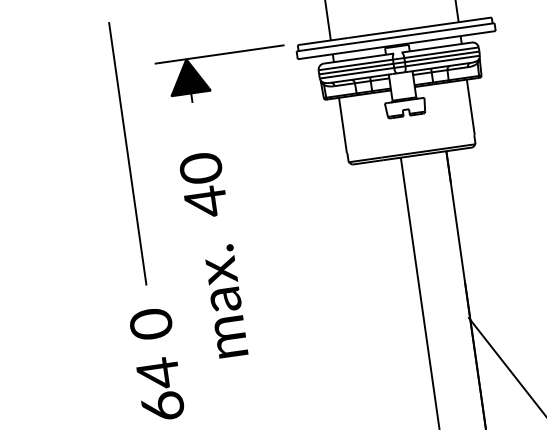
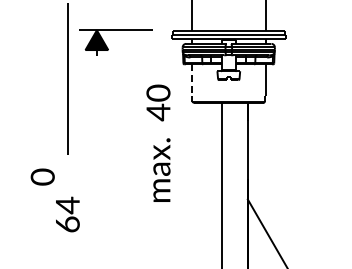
part: (208, 84) -> (107, 46), moved
line: (343, 125) -> (192, 80), solid -> dashed
text: (213, 254) -> (158, 142), moved
text: (150, 323) -> (42, 176), moved

